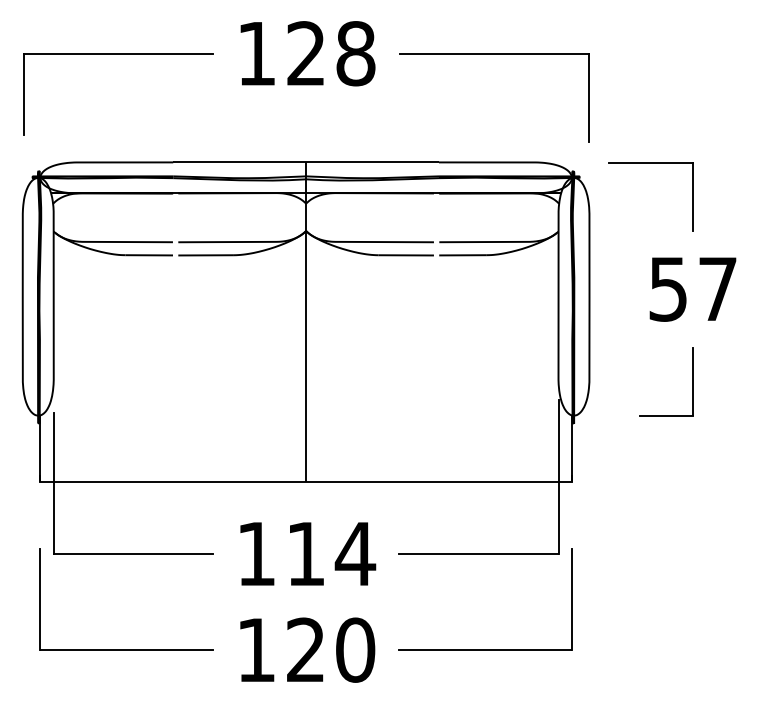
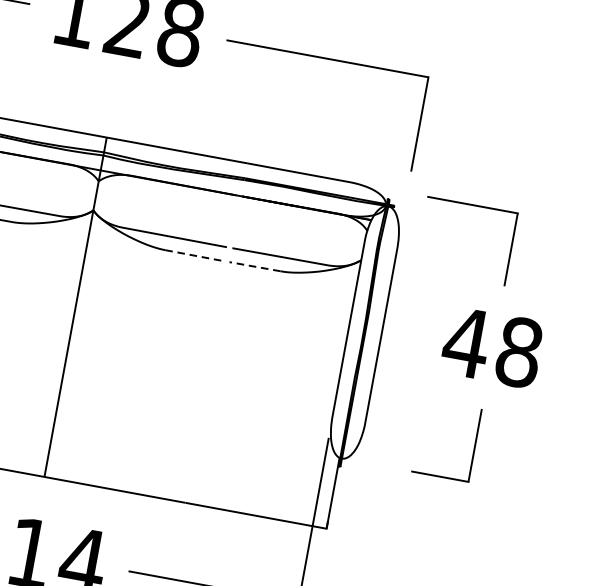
line: (406, 255) -> (195, 255), solid -> dashed
line: (463, 255) -> (255, 267), solid -> dashed
text: (692, 288) -> (492, 346), 57 -> 48

